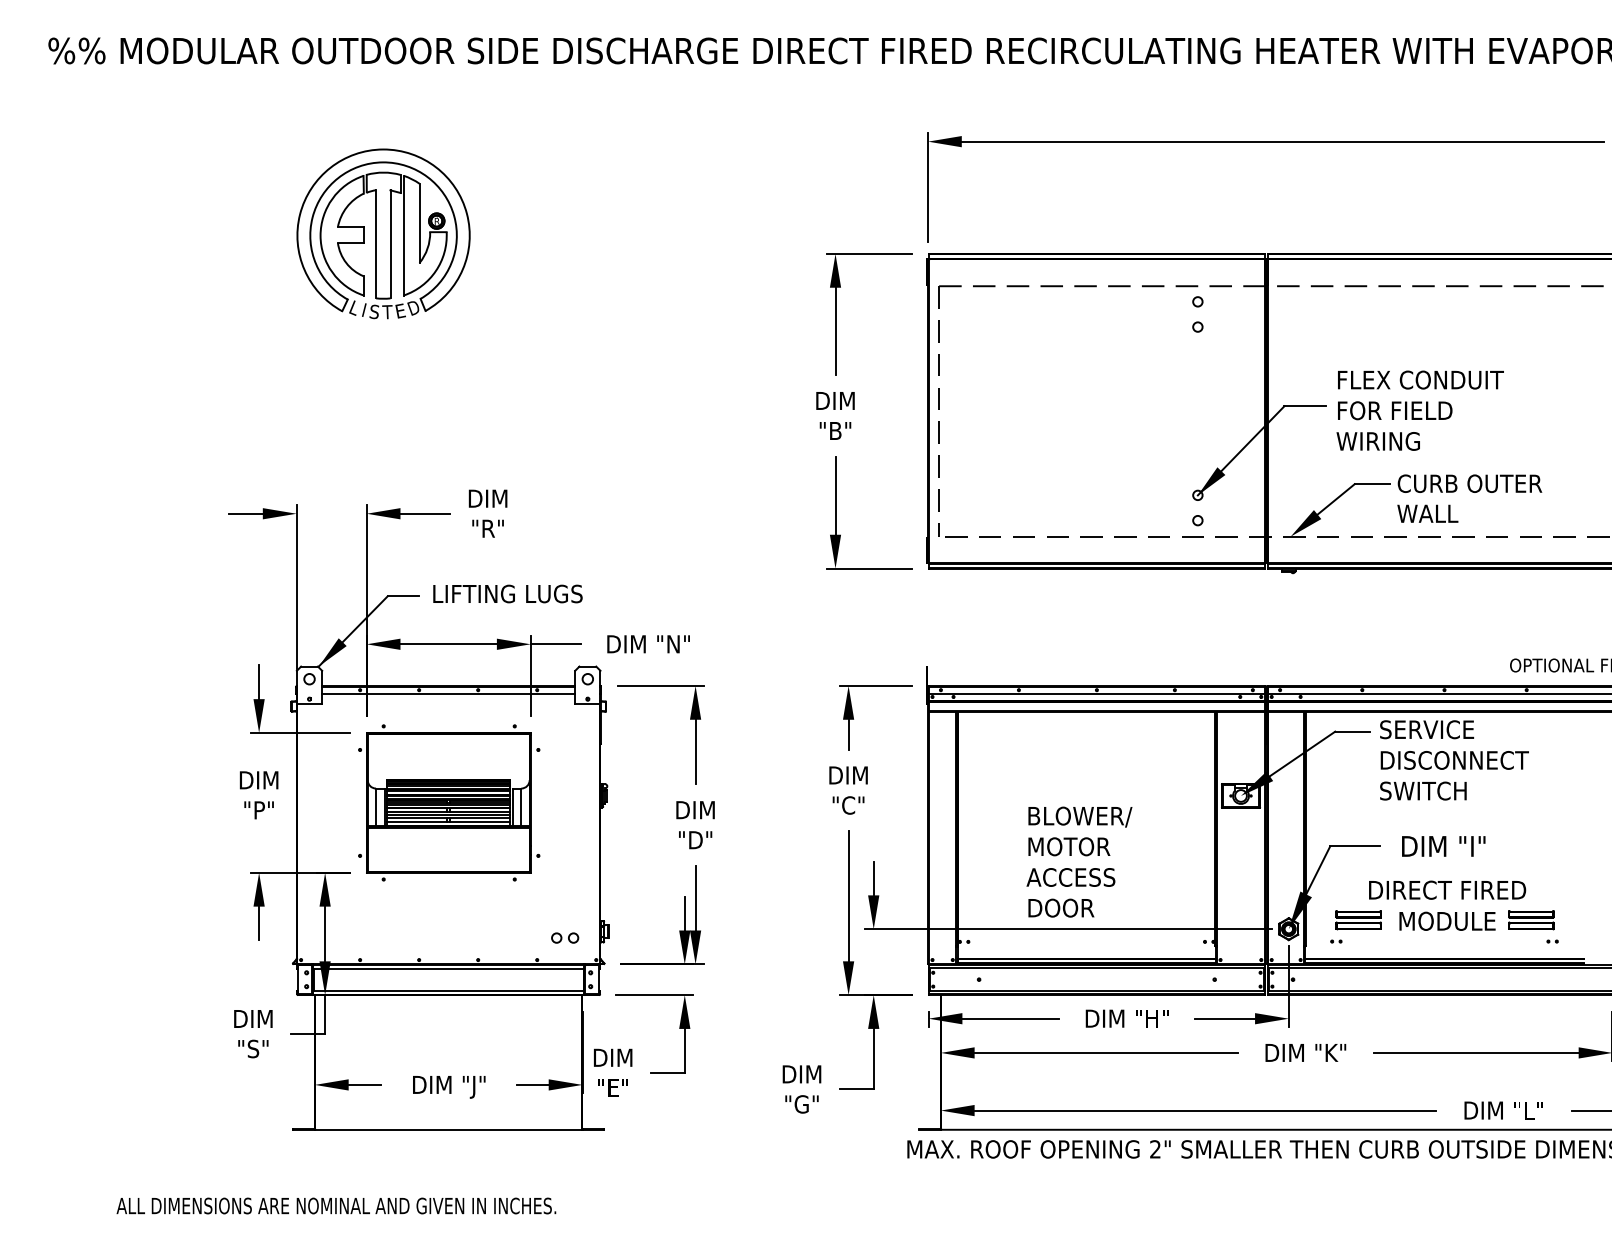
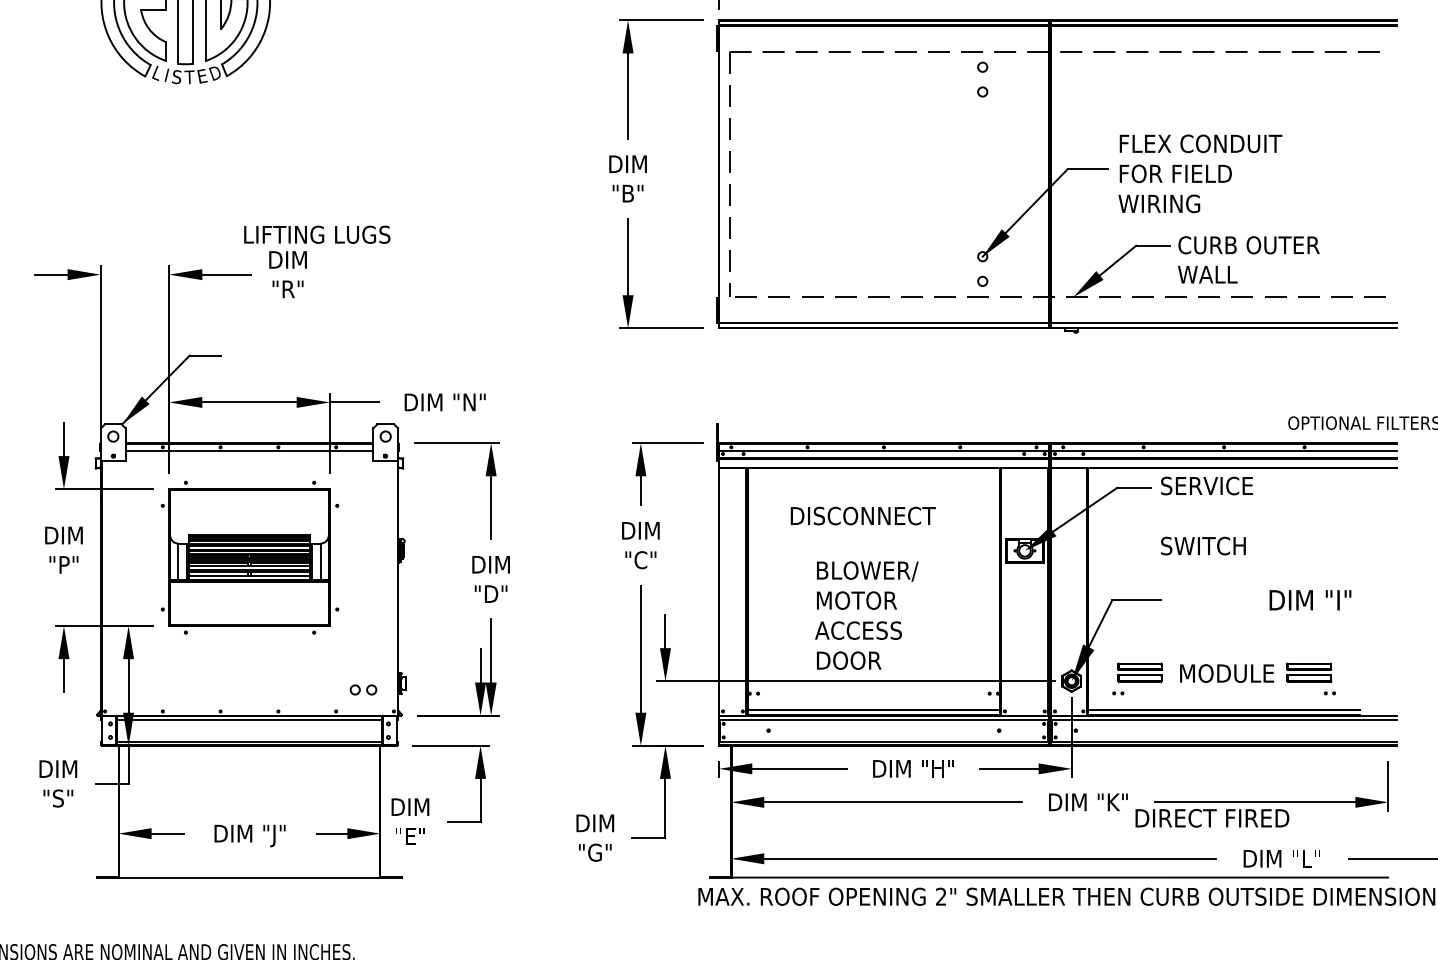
text: (507, 593) -> (316, 234), moved
text: (1454, 760) -> (862, 516), moved
text: (1443, 846) -> (1310, 600), moved
text: (1447, 889) -> (1212, 817), moved

